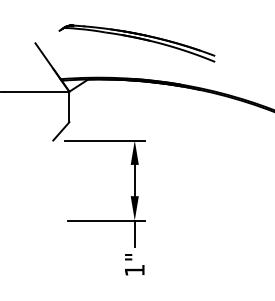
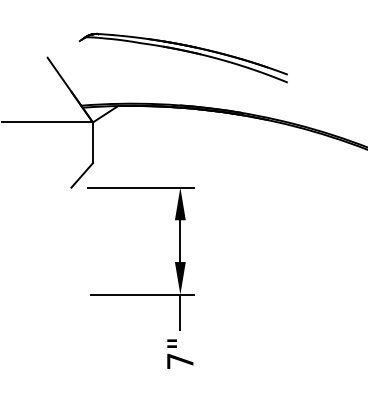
text: (134, 270) -> (179, 361), 1" -> 7"

